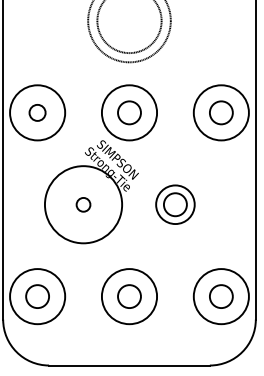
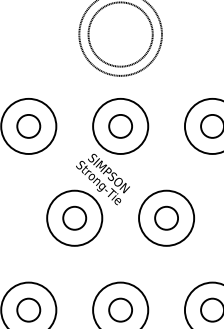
circle: (37, 112) -> (28, 126), size x1.43
circle: (83, 204) -> (74, 218), size x0.71
circle: (83, 204) -> (74, 218), size x1.67
circle: (174, 204) -> (165, 218), size x1.43

